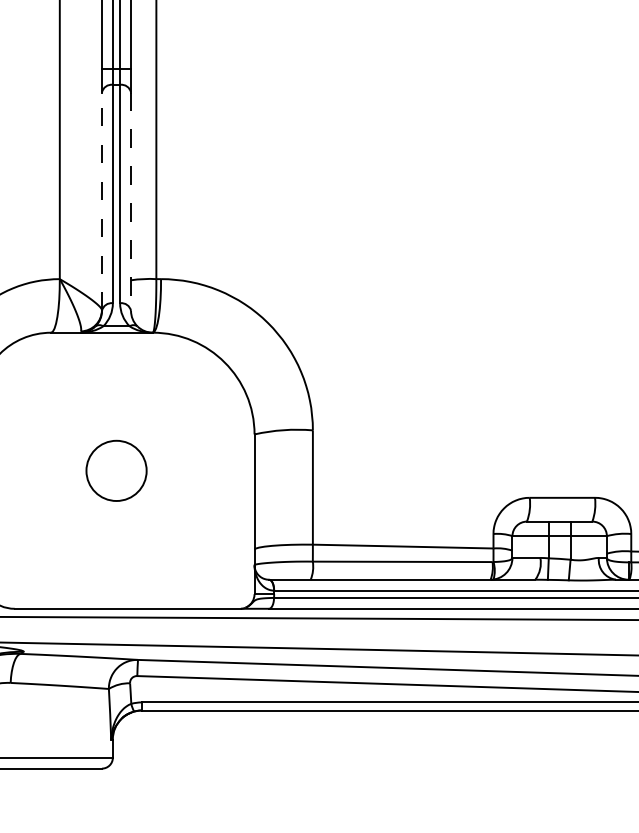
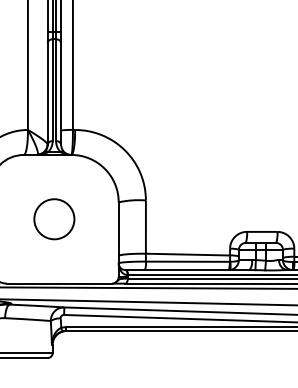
line: (101, 200) -> (47, 93), dashed -> solid
line: (131, 200) -> (61, 93), dashed -> solid
circle: (116, 471) -> (54, 219), size x1.43

